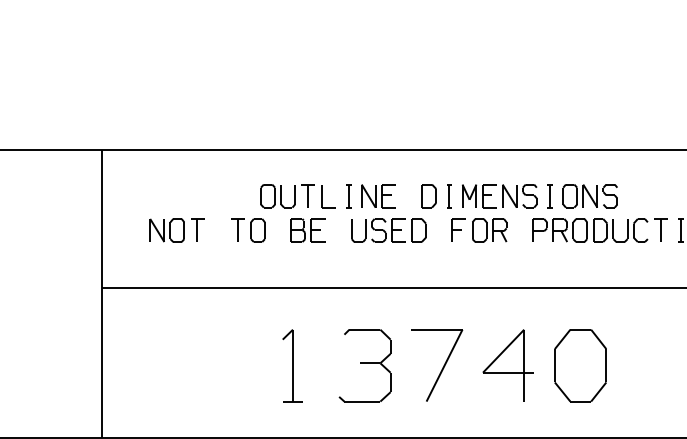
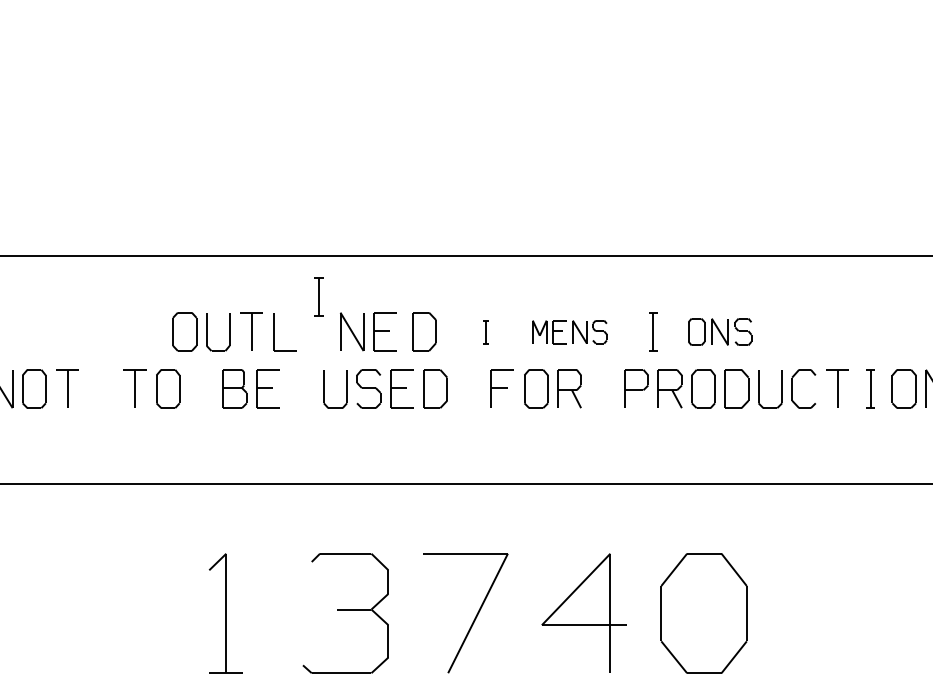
part: (348, 196) -> (318, 297), moved
part: (428, 196) -> (423, 332), moved
part: (449, 196) -> (486, 332), size x0.6
part: (499, 196) -> (569, 332), size x0.6
part: (589, 196) -> (718, 332), size x0.7

